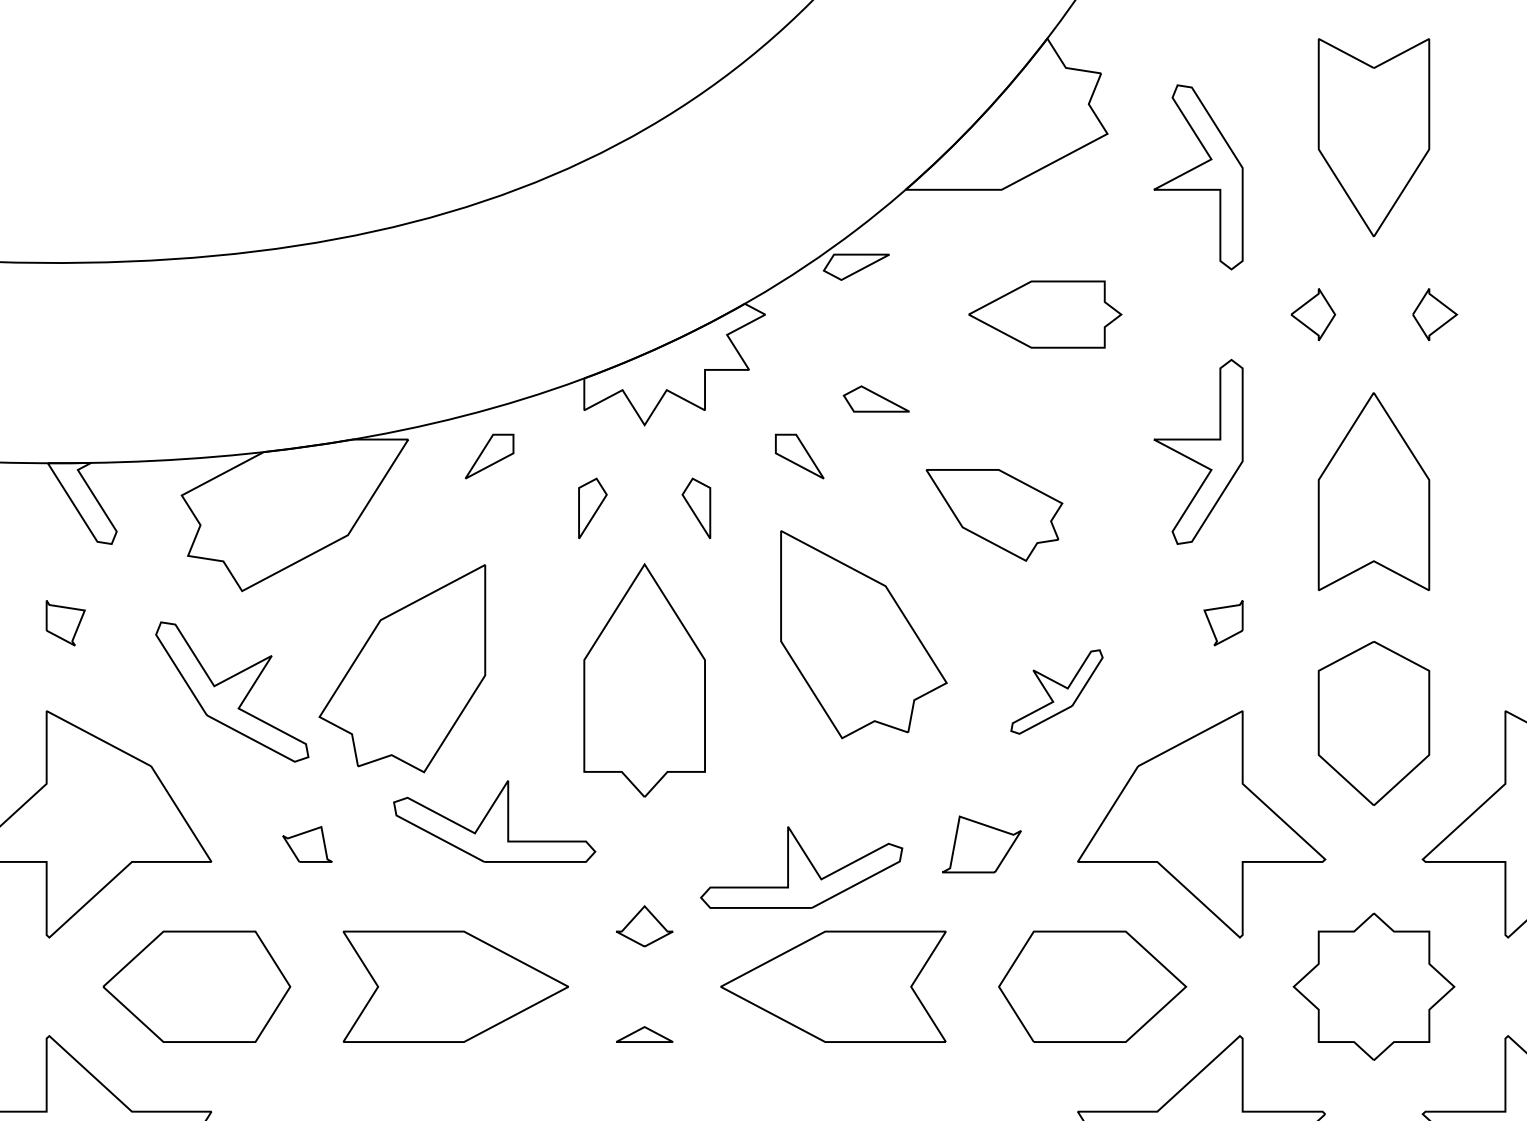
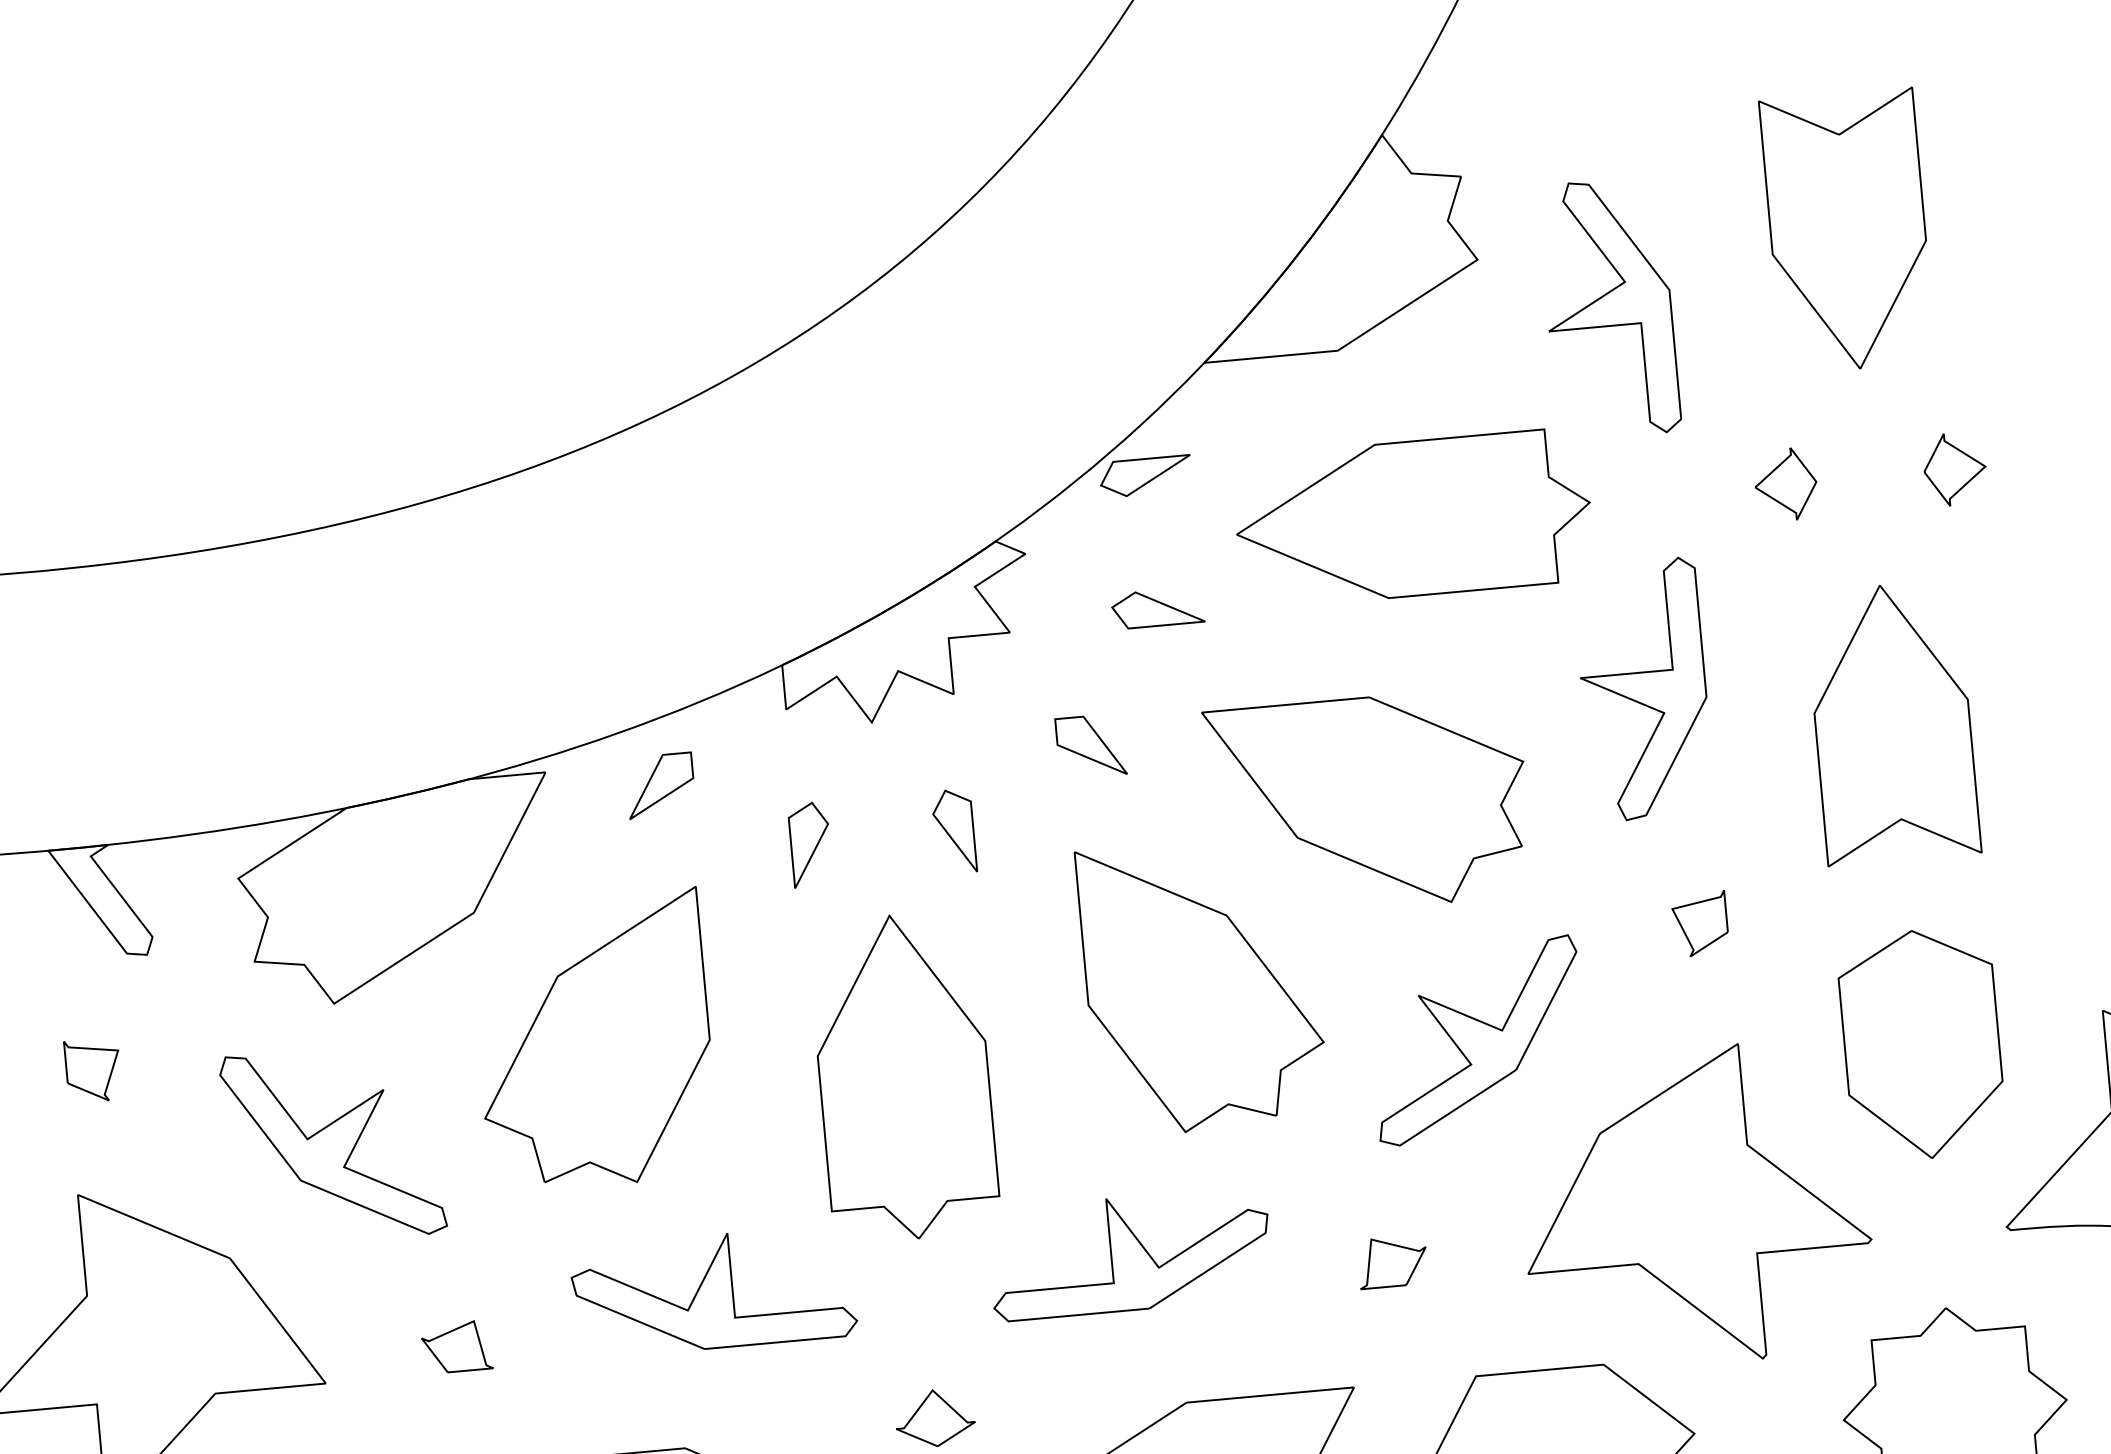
part: (1045, 314) -> (1414, 518), size x1.67
part: (875, 398) -> (1156, 607), moved
part: (994, 515) -> (1368, 803), size x1.67
part: (402, 668) -> (594, 1040), moved
part: (1056, 691) -> (1477, 1040), size x1.67
part: (981, 844) -> (1392, 1262), size x0.62
part: (801, 867) -> (1129, 1253), moved

